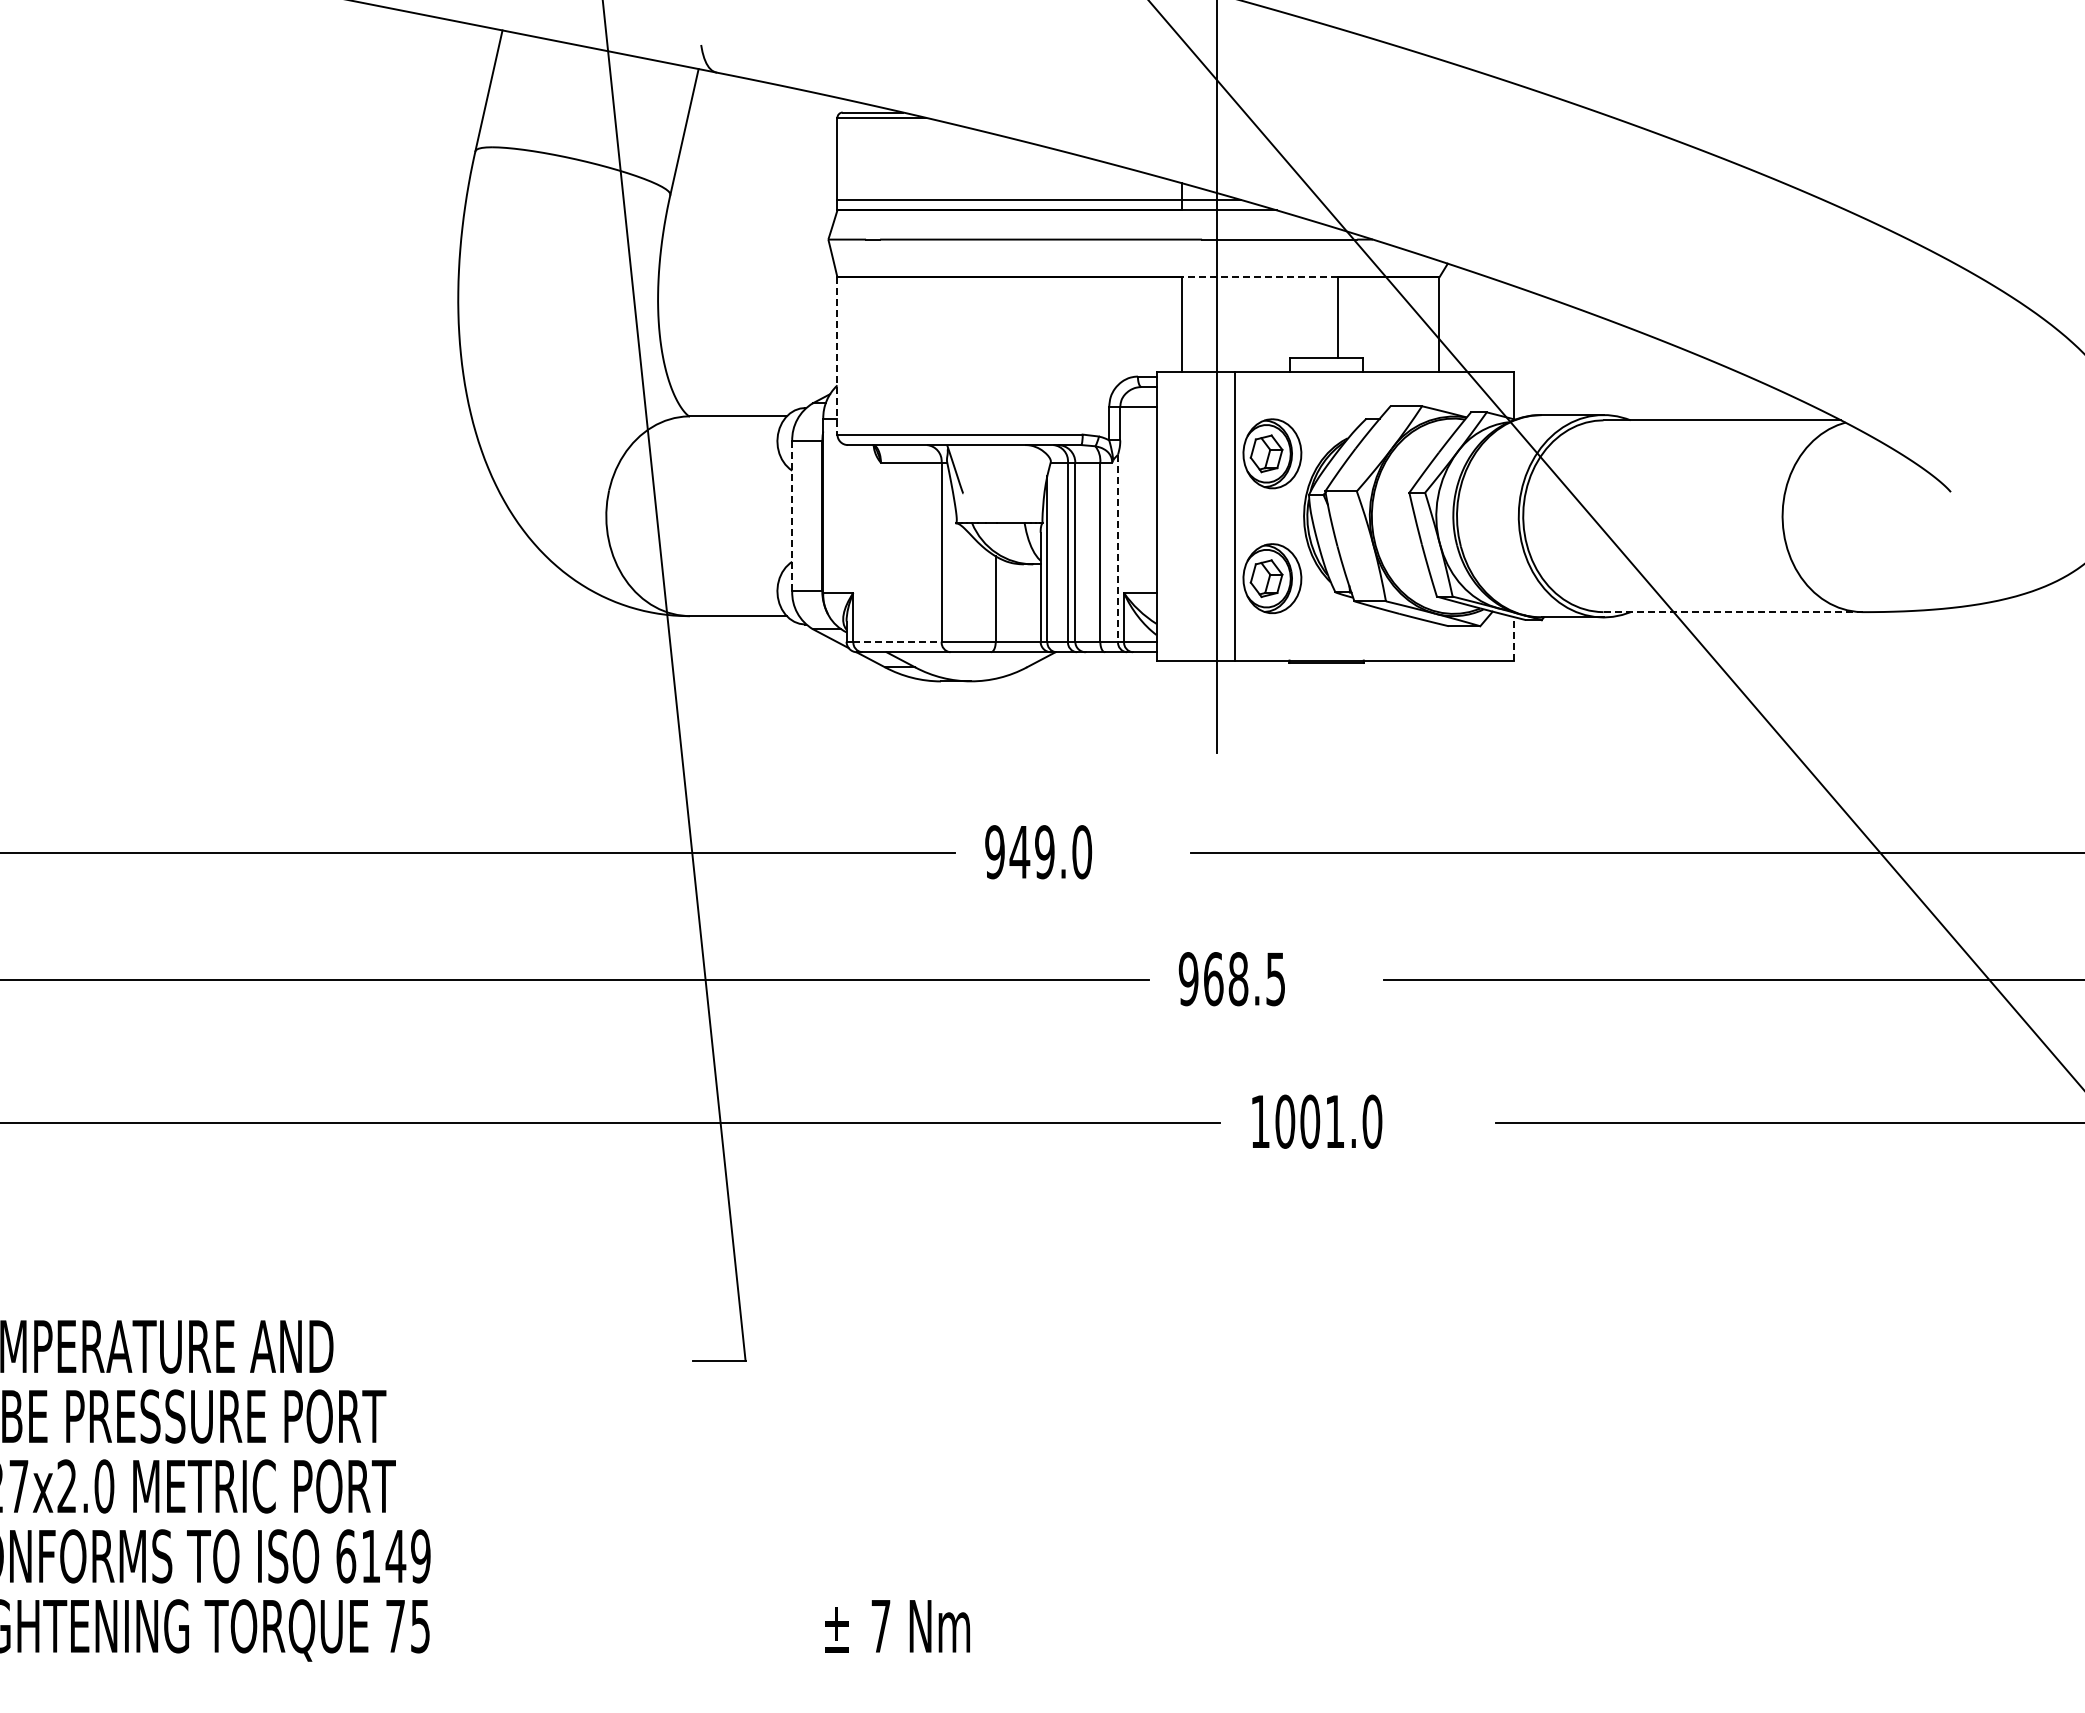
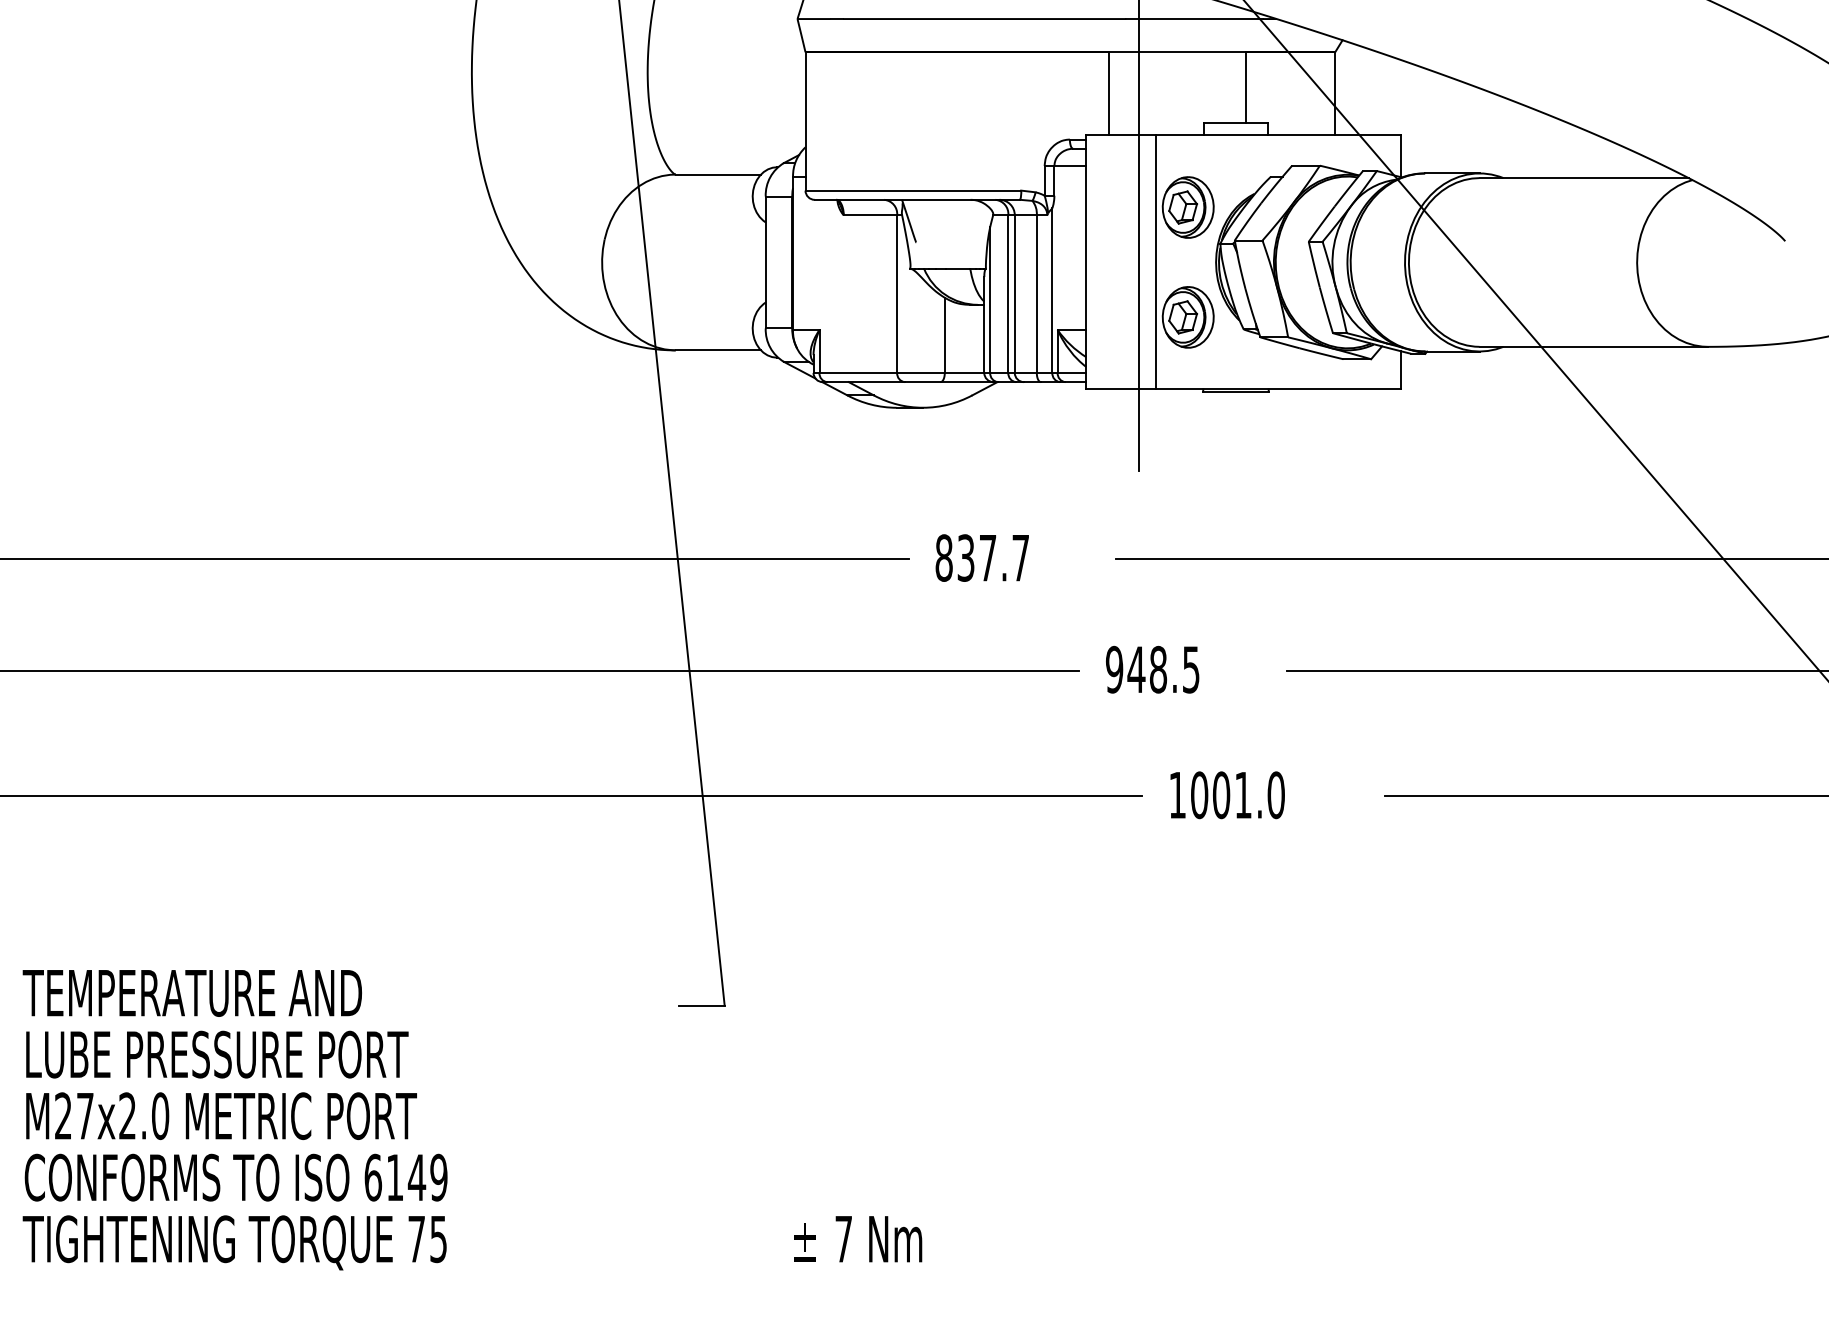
line: (1259, 277) -> (1176, 52), dashed -> solid
line: (837, 356) -> (805, 121), dashed -> solid
line: (792, 516) -> (765, 262), dashed -> solid
line: (1118, 548) -> (1052, 290), dashed -> solid
line: (1733, 612) -> (1593, 347), dashed -> solid
line: (1514, 638) -> (1401, 370), dashed -> solid
line: (898, 641) -> (859, 372), dashed -> solid
text: (1038, 852) -> (982, 558), 949.0 -> 837.7
text: (1213, 979) -> (1136, 670), 968.5 -> 948.5

